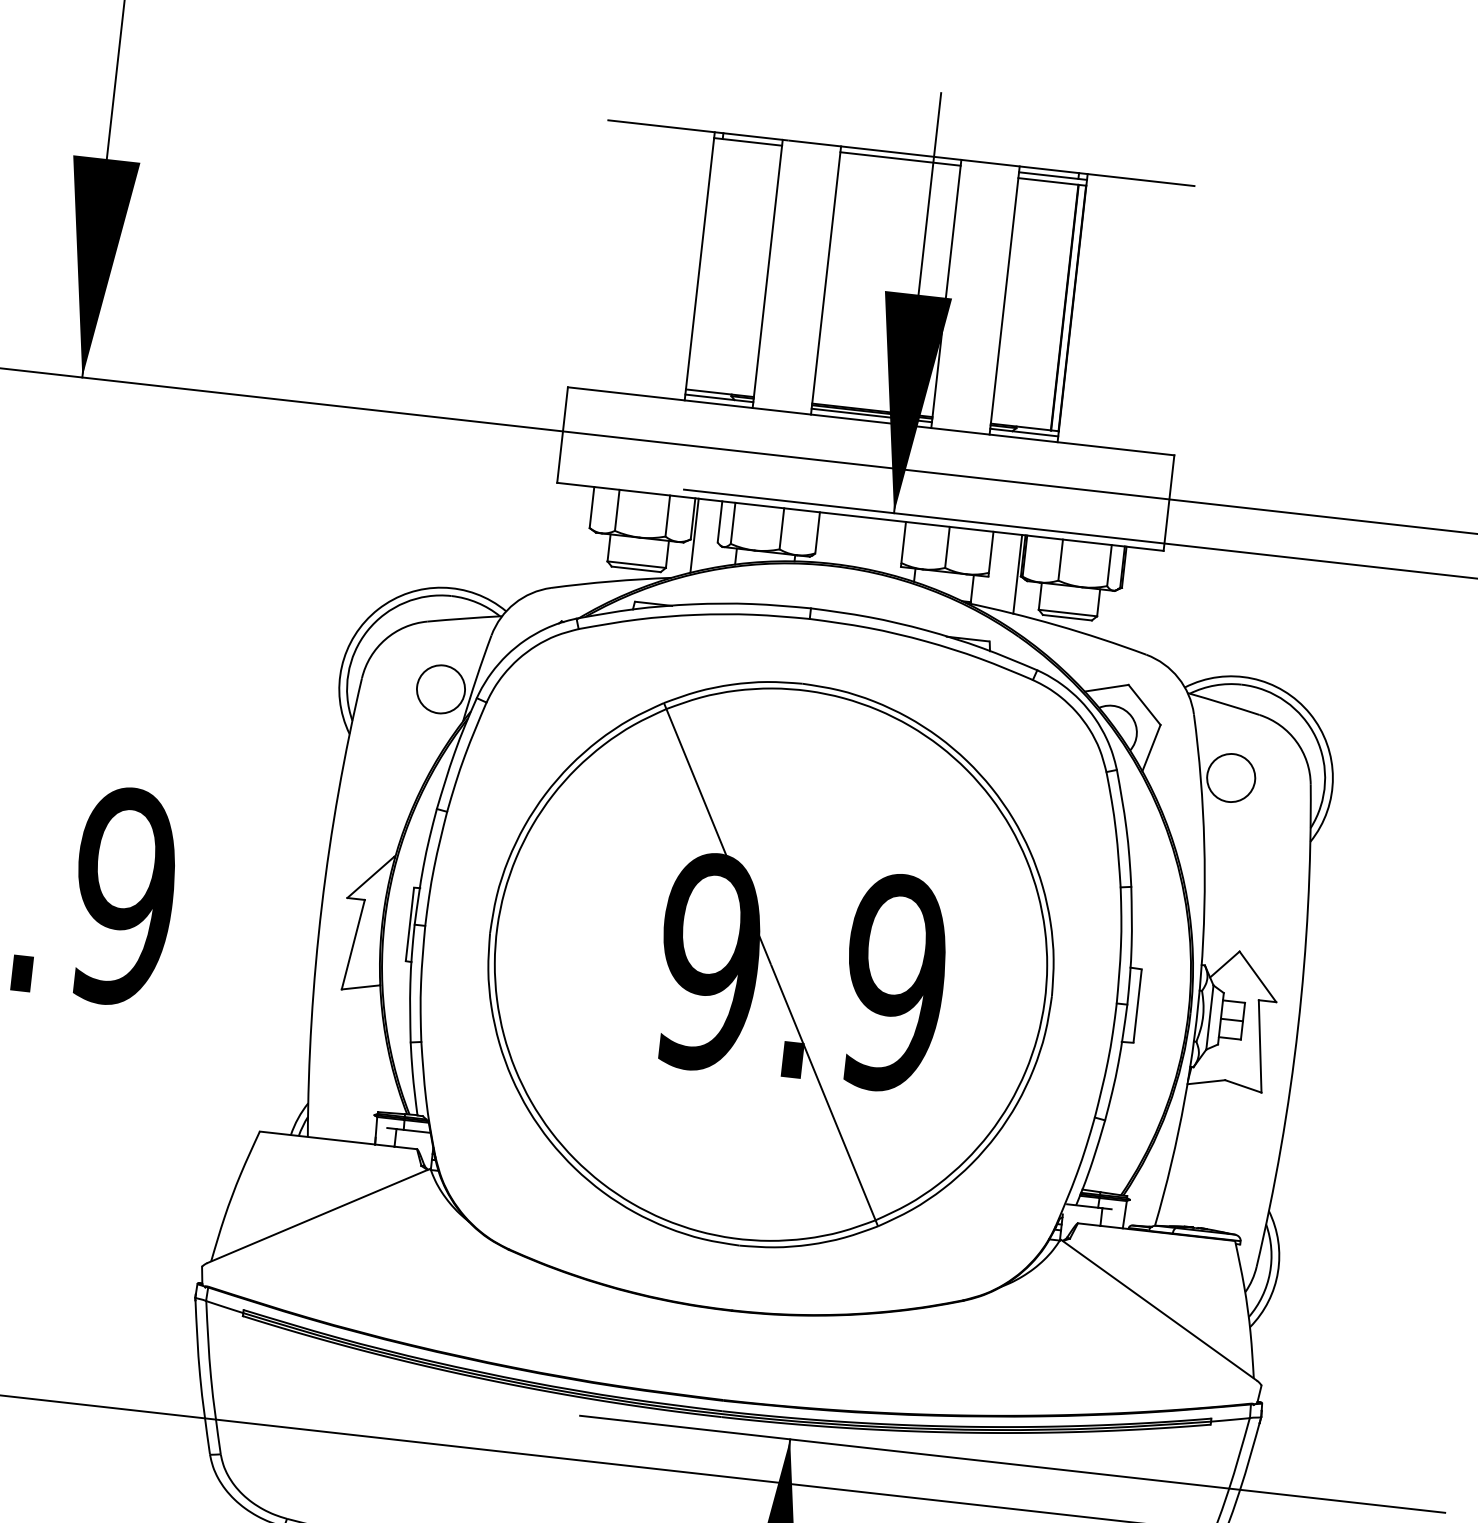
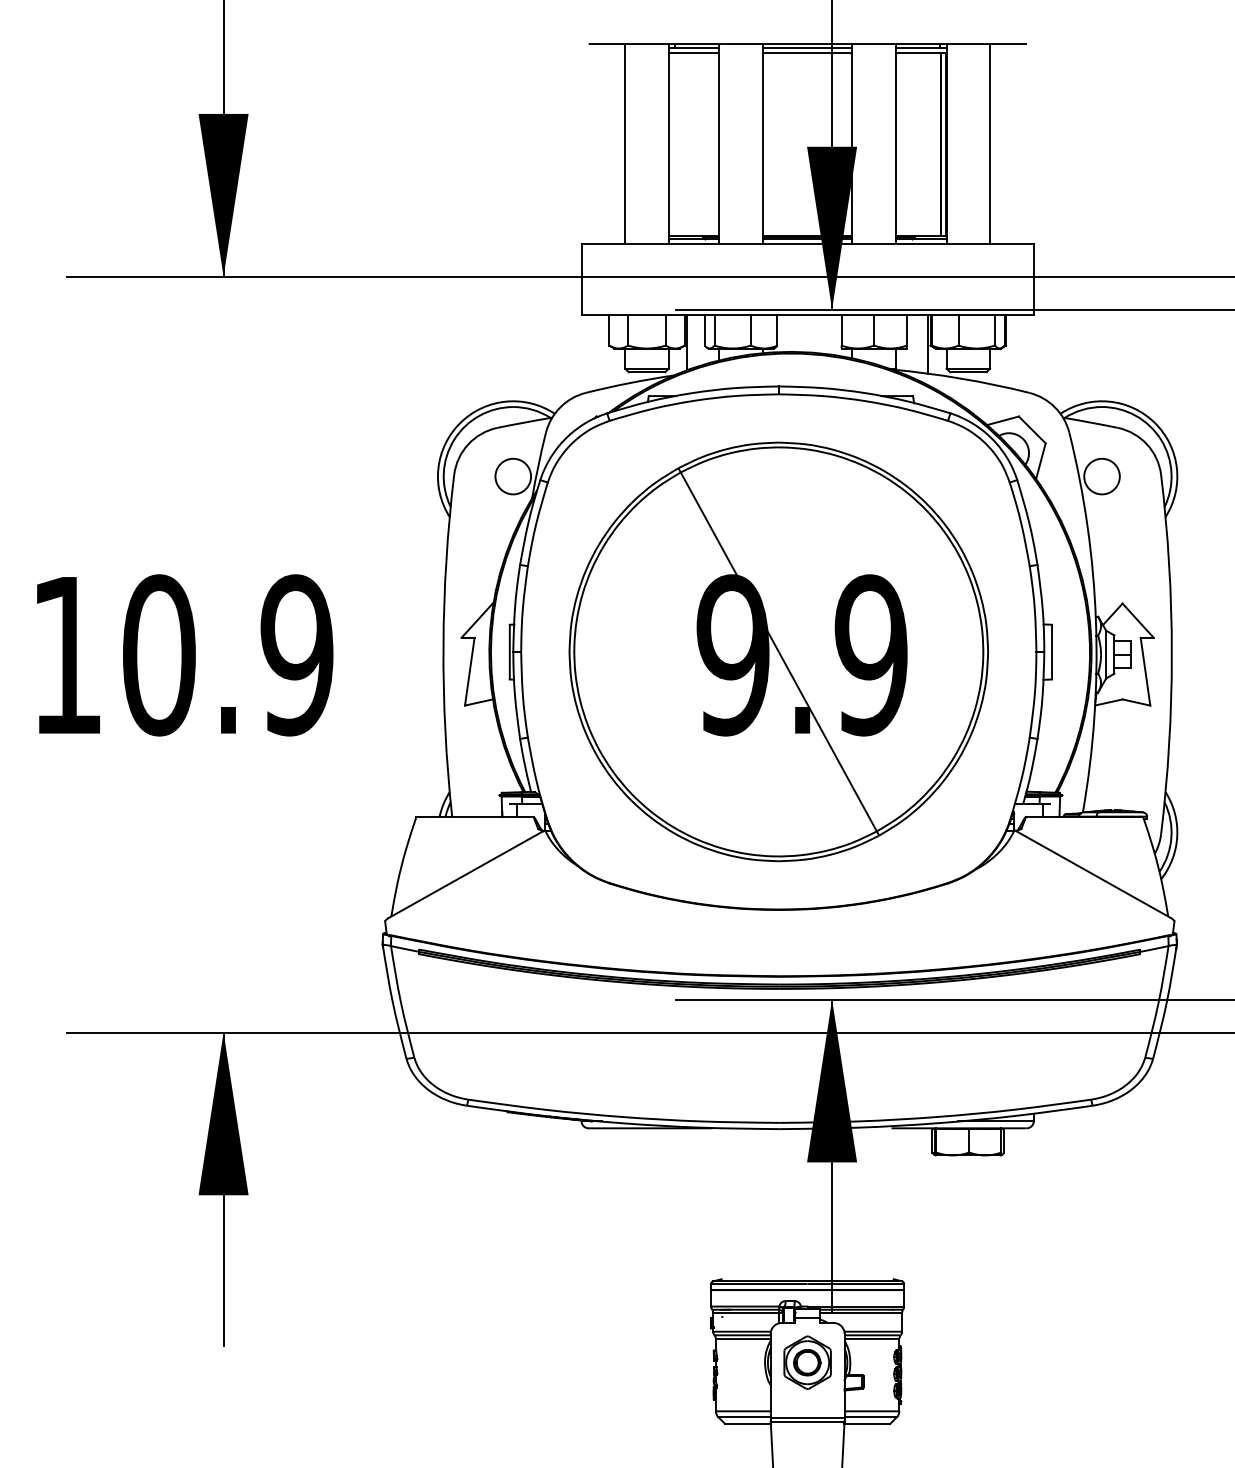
line: (746, 147) -> (693, 52), added
line: (899, 164) -> (807, 52), added
line: (641, 259) -> (625, 143), added
line: (1131, 314) -> (990, 143), added

